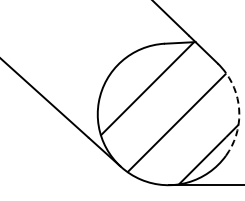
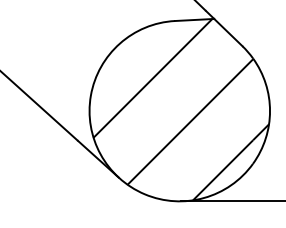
arc: (239, 114) -> (270, 111), dashed -> solid

